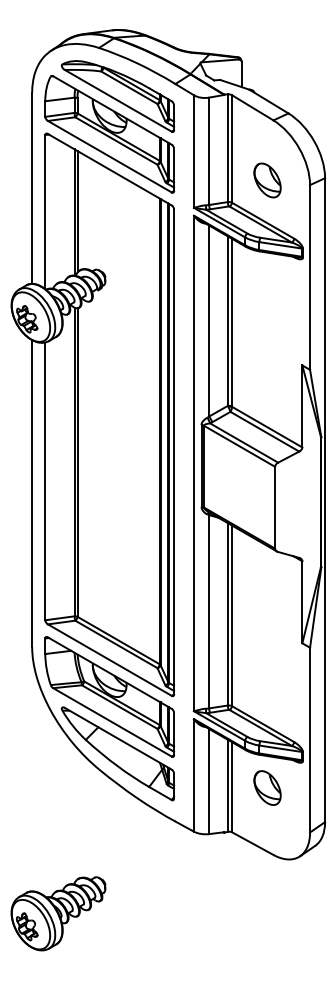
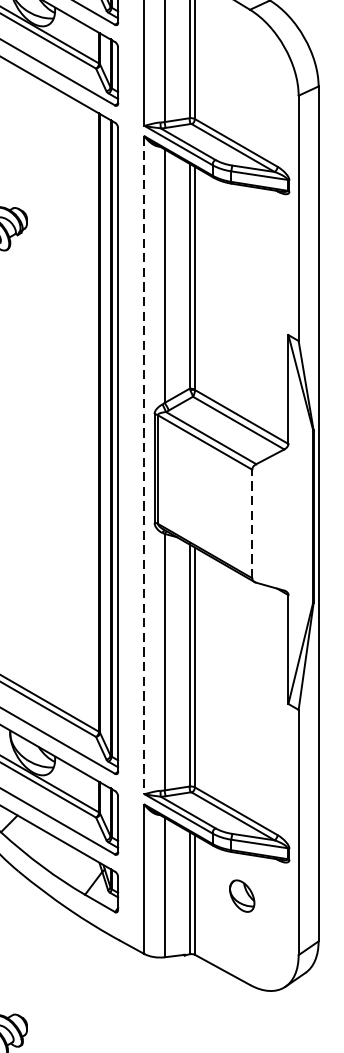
part: (267, 180) -> (242, 89), removed
line: (193, 463) -> (143, 465), solid -> dashed
line: (275, 507) -> (252, 523), solid -> dashed
part: (267, 787) -> (242, 895), size x0.7

